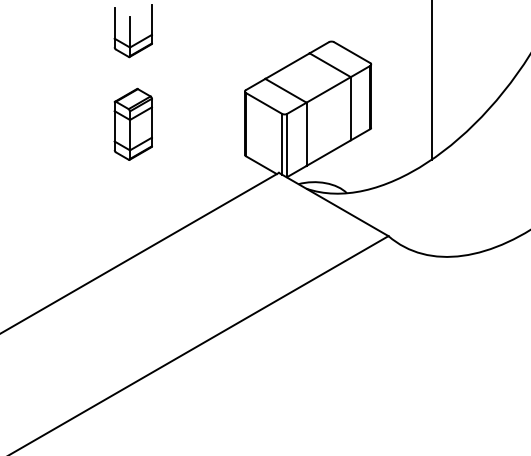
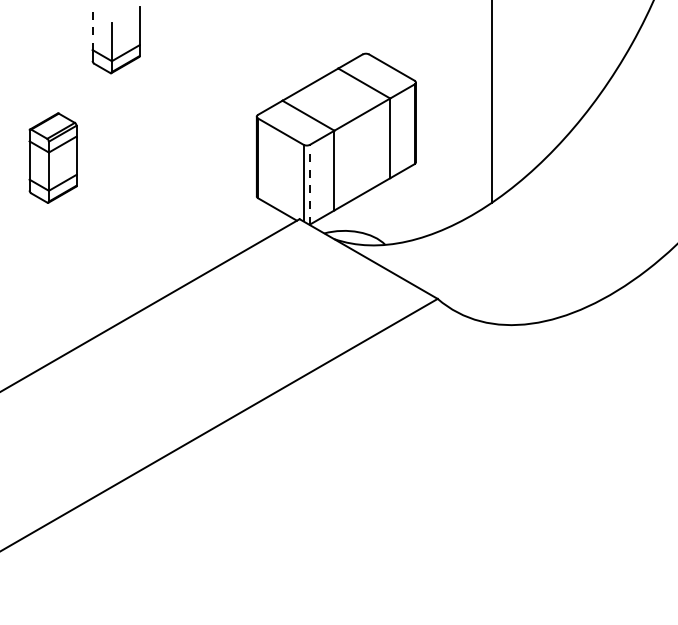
line: (114, 23) -> (92, 31), solid -> dashed
part: (132, 123) -> (52, 157), moved
line: (287, 145) -> (310, 184), solid -> dashed

